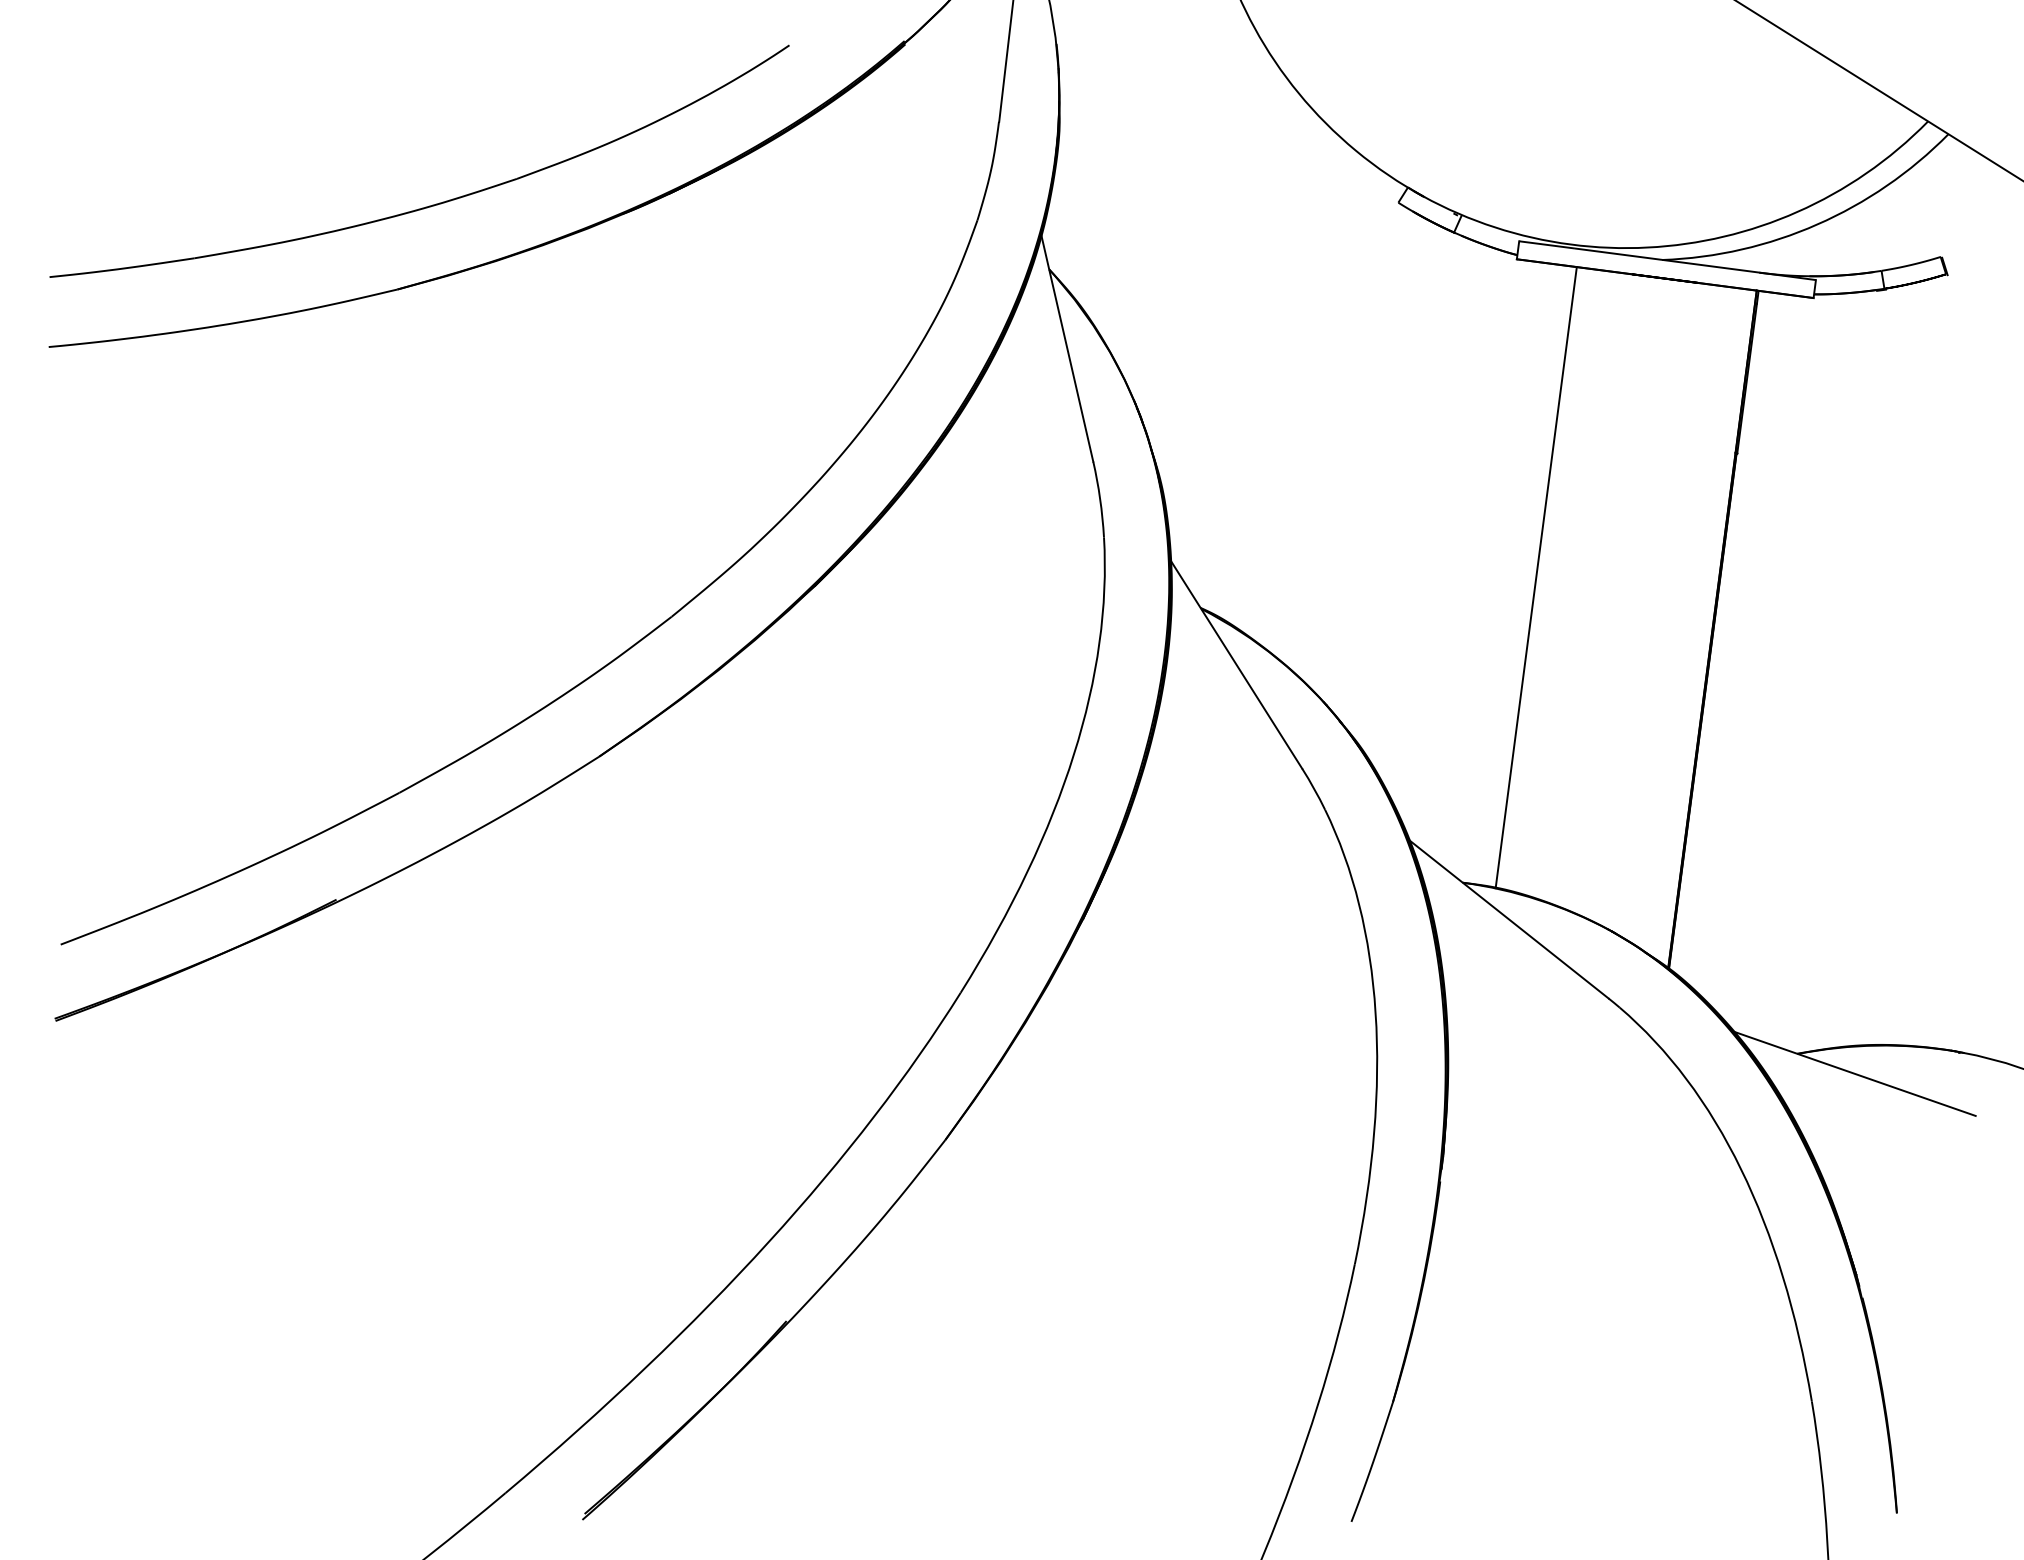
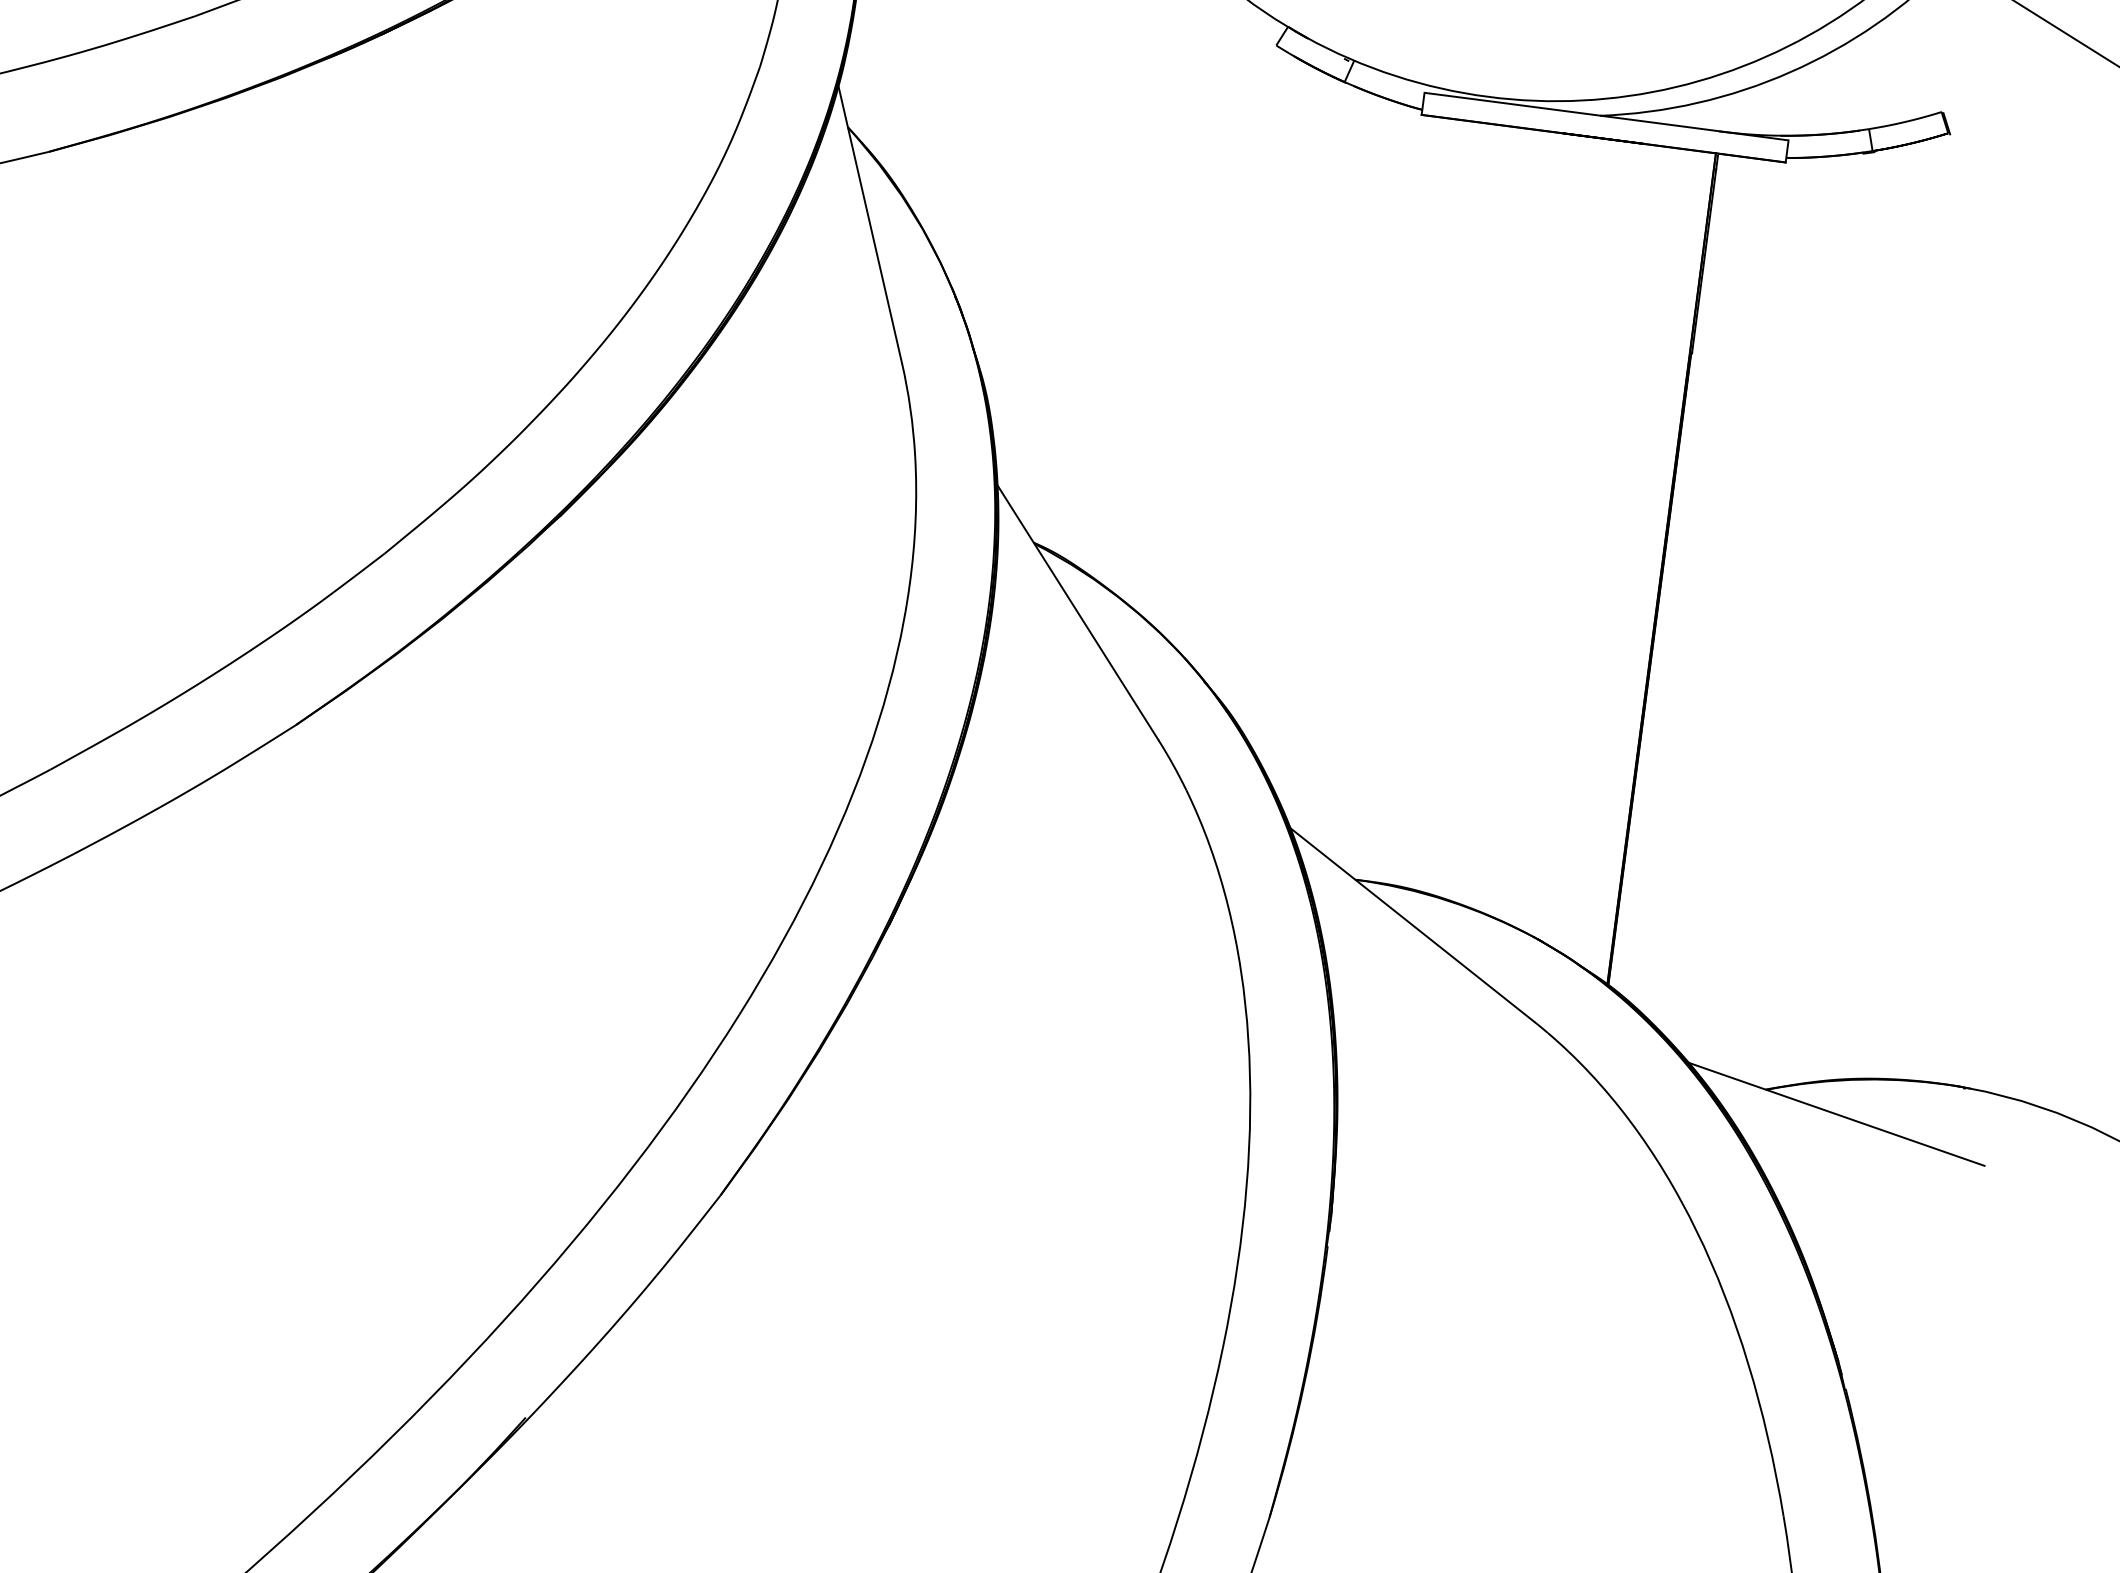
line: (1535, 577) -> (1444, 505), removed

